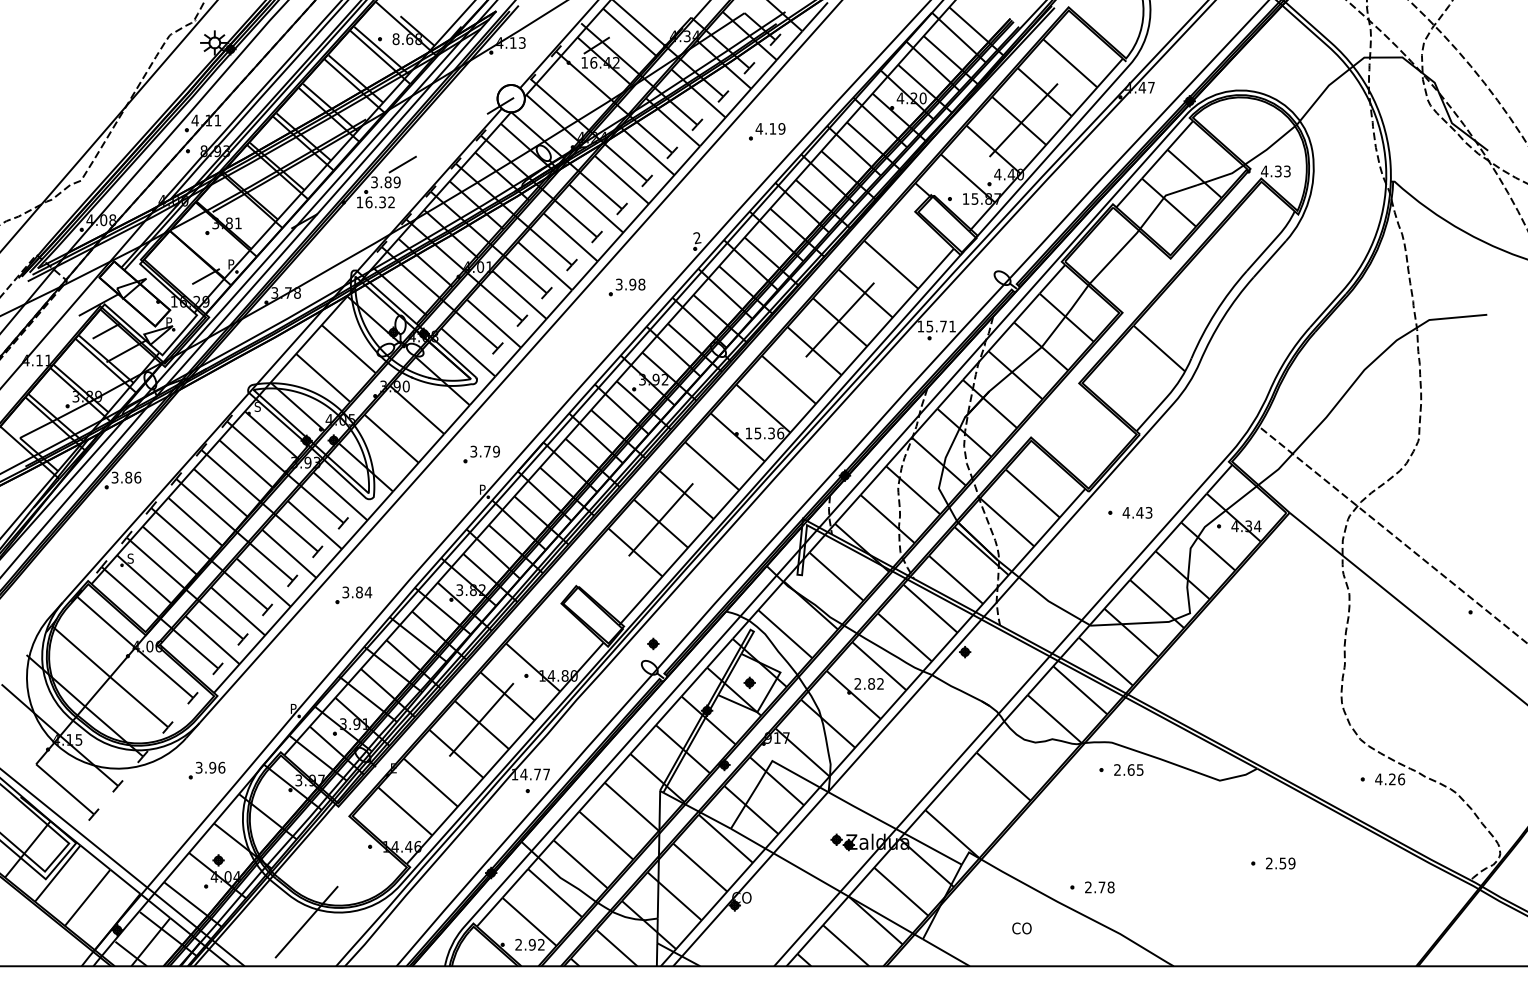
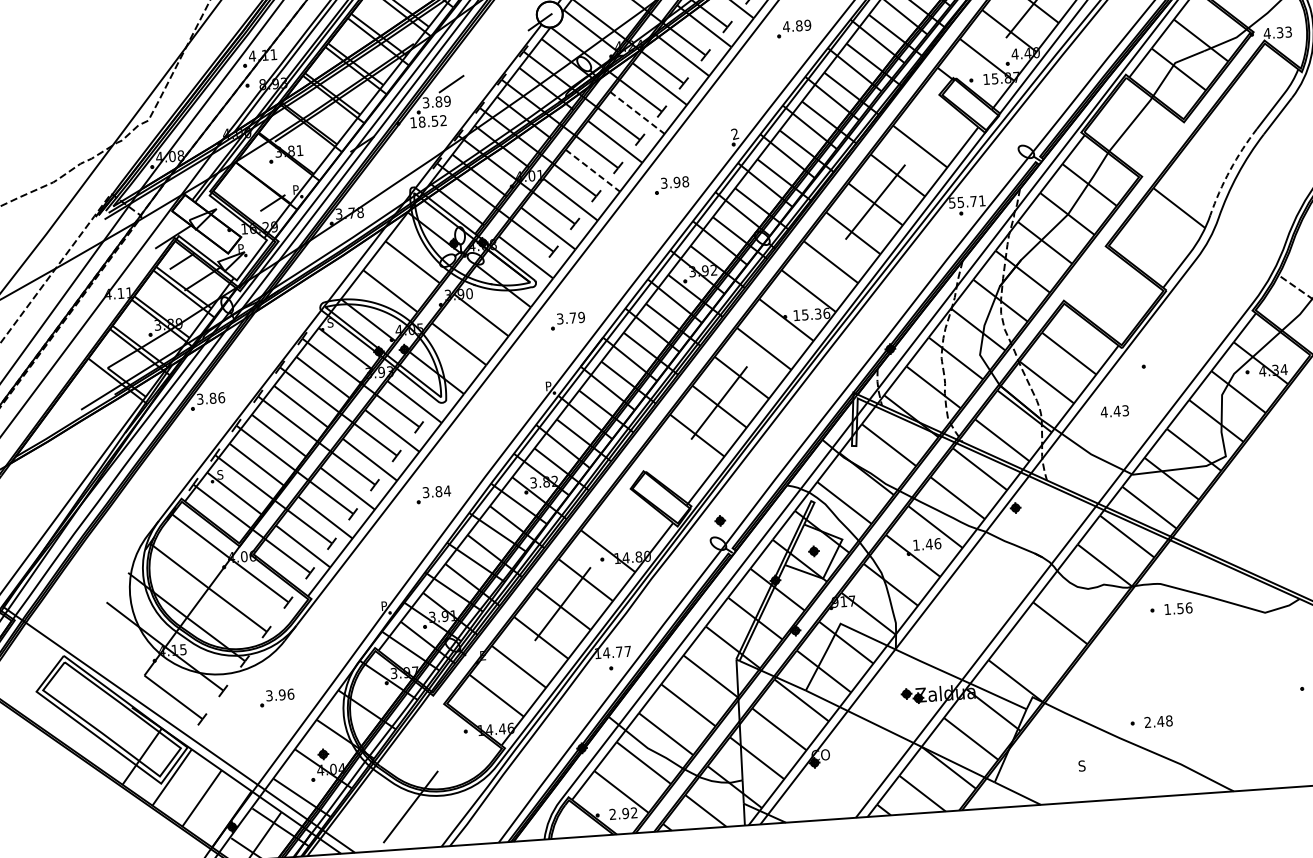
text: (772, 128) -> (798, 25), 4.19 -> 4.89
text: (375, 202) -> (428, 121), 16.32 -> 18.52
line: (596, 208) -> (637, 112), solid -> dashed
line: (545, 266) -> (593, 171), solid -> dashed
line: (1215, 312) -> (1230, 170), solid -> dashed
text: (920, 326) -> (951, 203), 15.71 -> 55.71
part: (481, 454) -> (567, 321), moved
text: (1137, 512) -> (1114, 411), moved
text: (869, 683) -> (927, 544), 2.82 -> 1.46
text: (1128, 769) -> (1177, 608), 2.65 -> 1.56
part: (206, 770) -> (276, 697), moved
text: (1101, 887) -> (1160, 721), 2.78 -> 2.48
text: (1021, 928) -> (1087, 765), CO -> S

